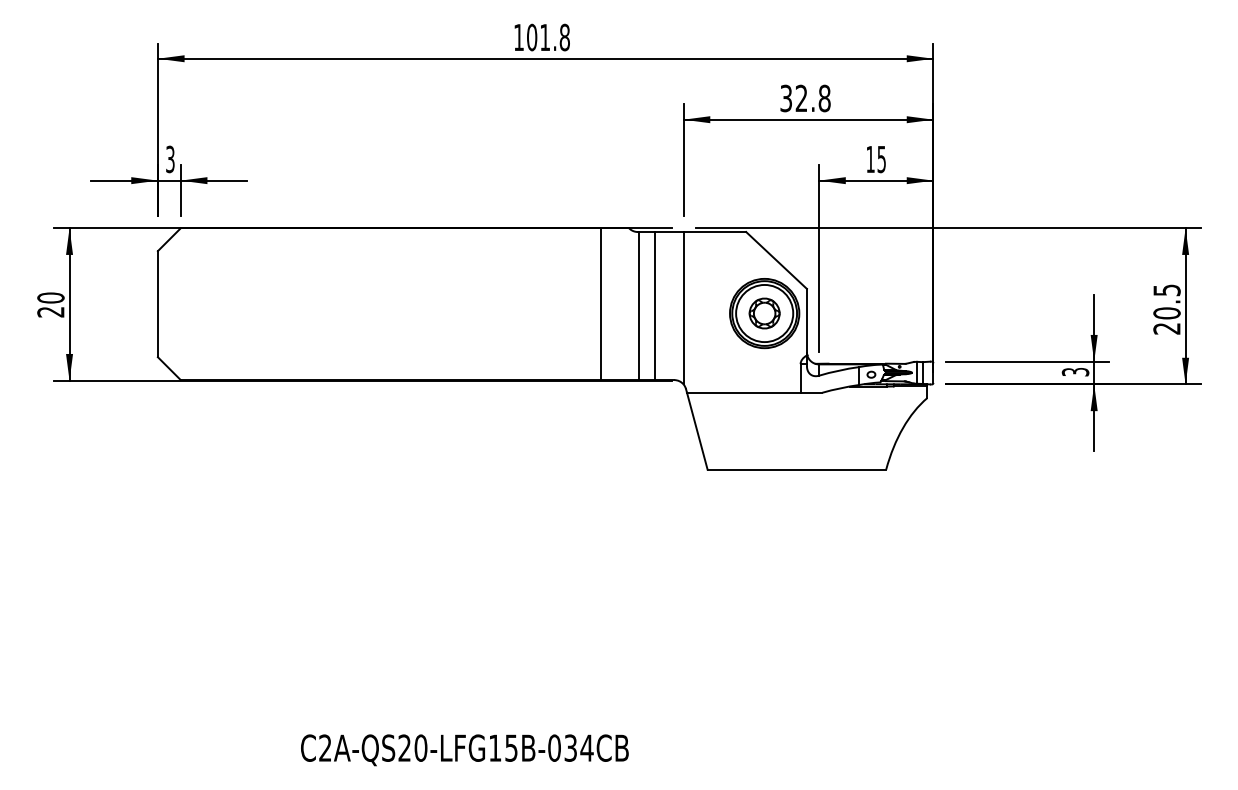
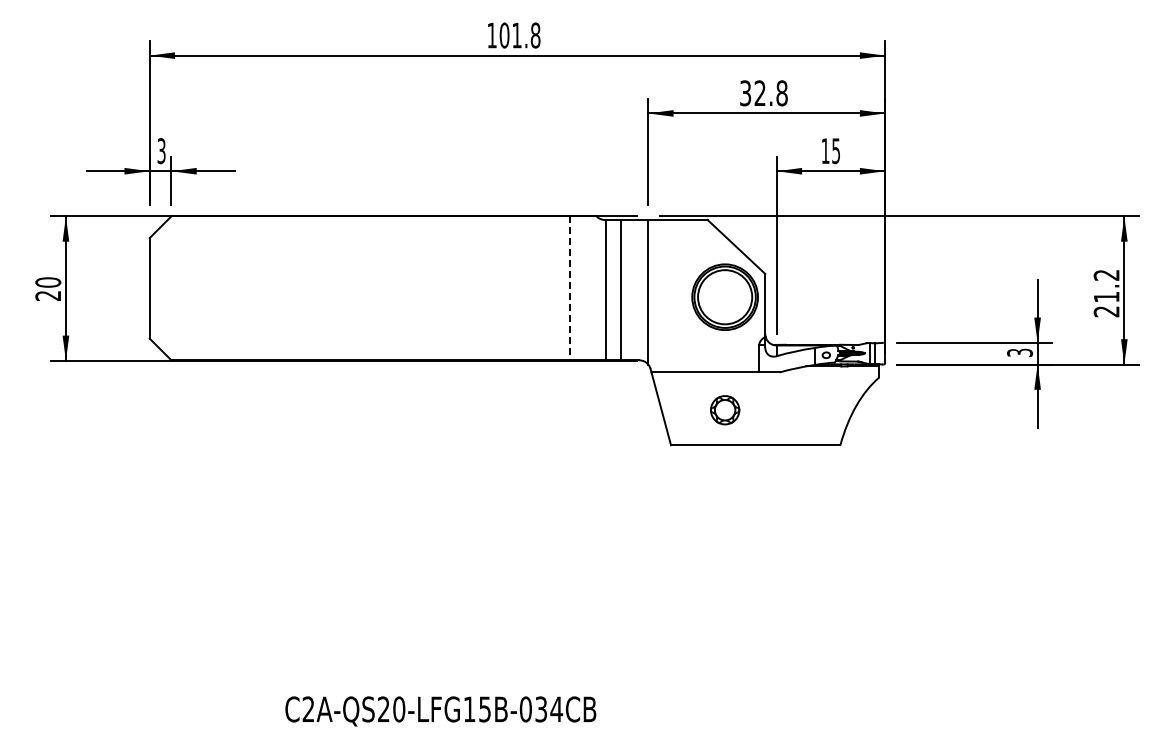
text: (1166, 302) -> (1106, 286), 20.5 -> 21.2
line: (601, 304) -> (570, 288), solid -> dashed
part: (765, 313) -> (725, 410), moved

